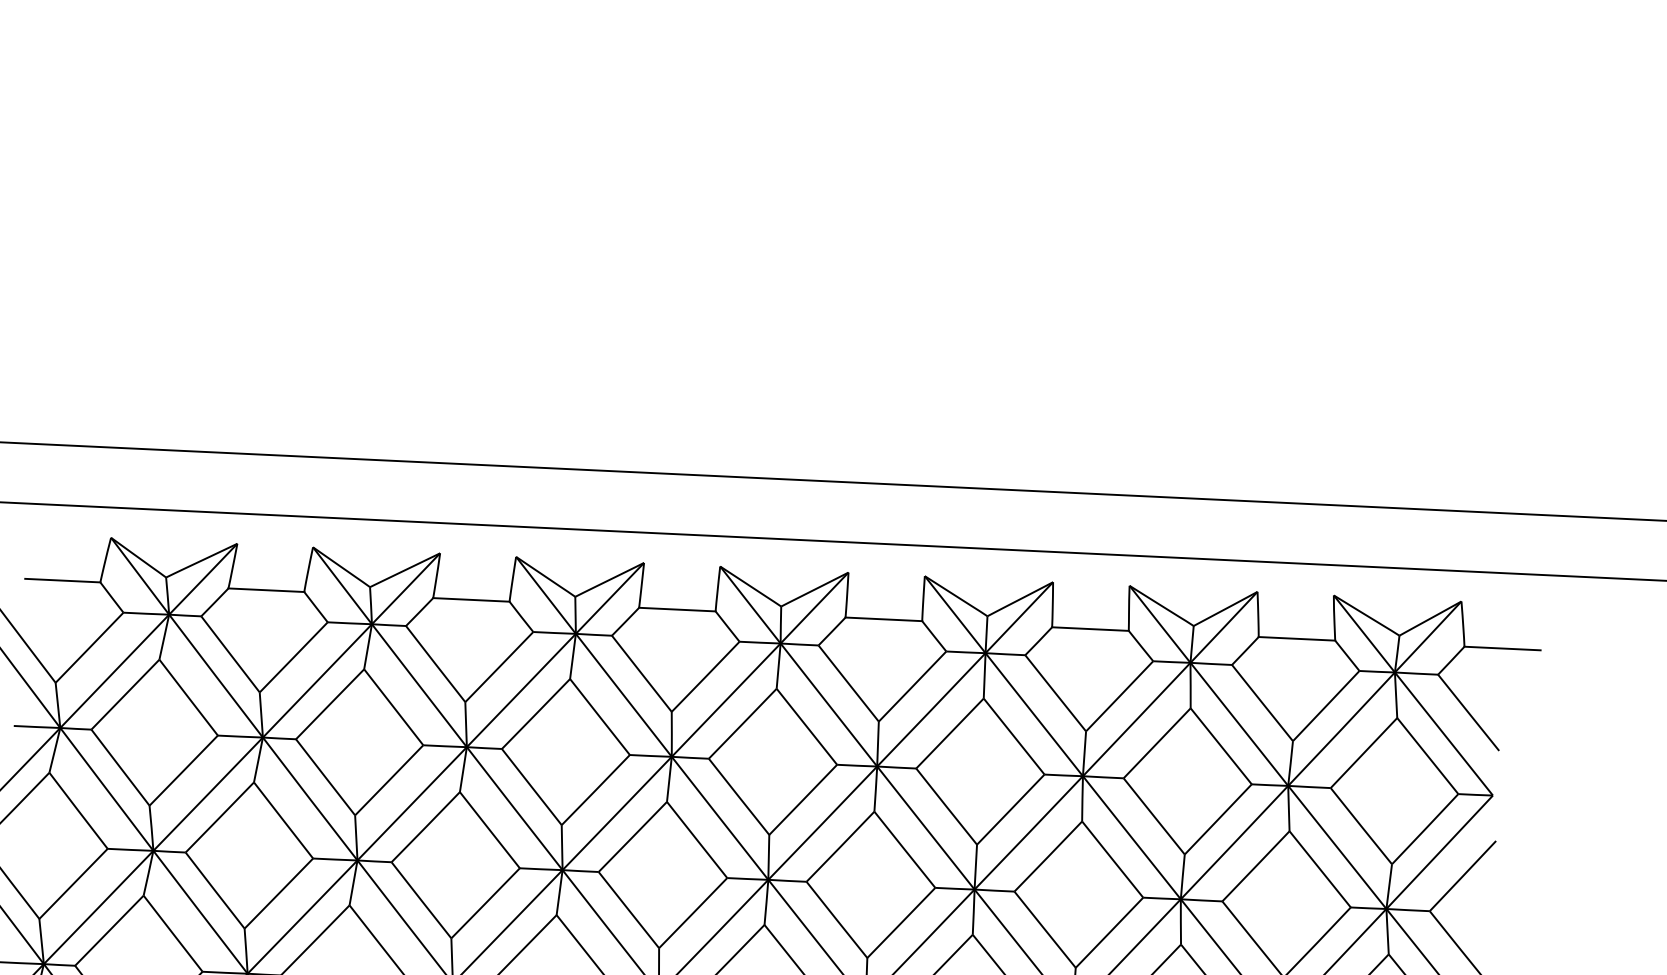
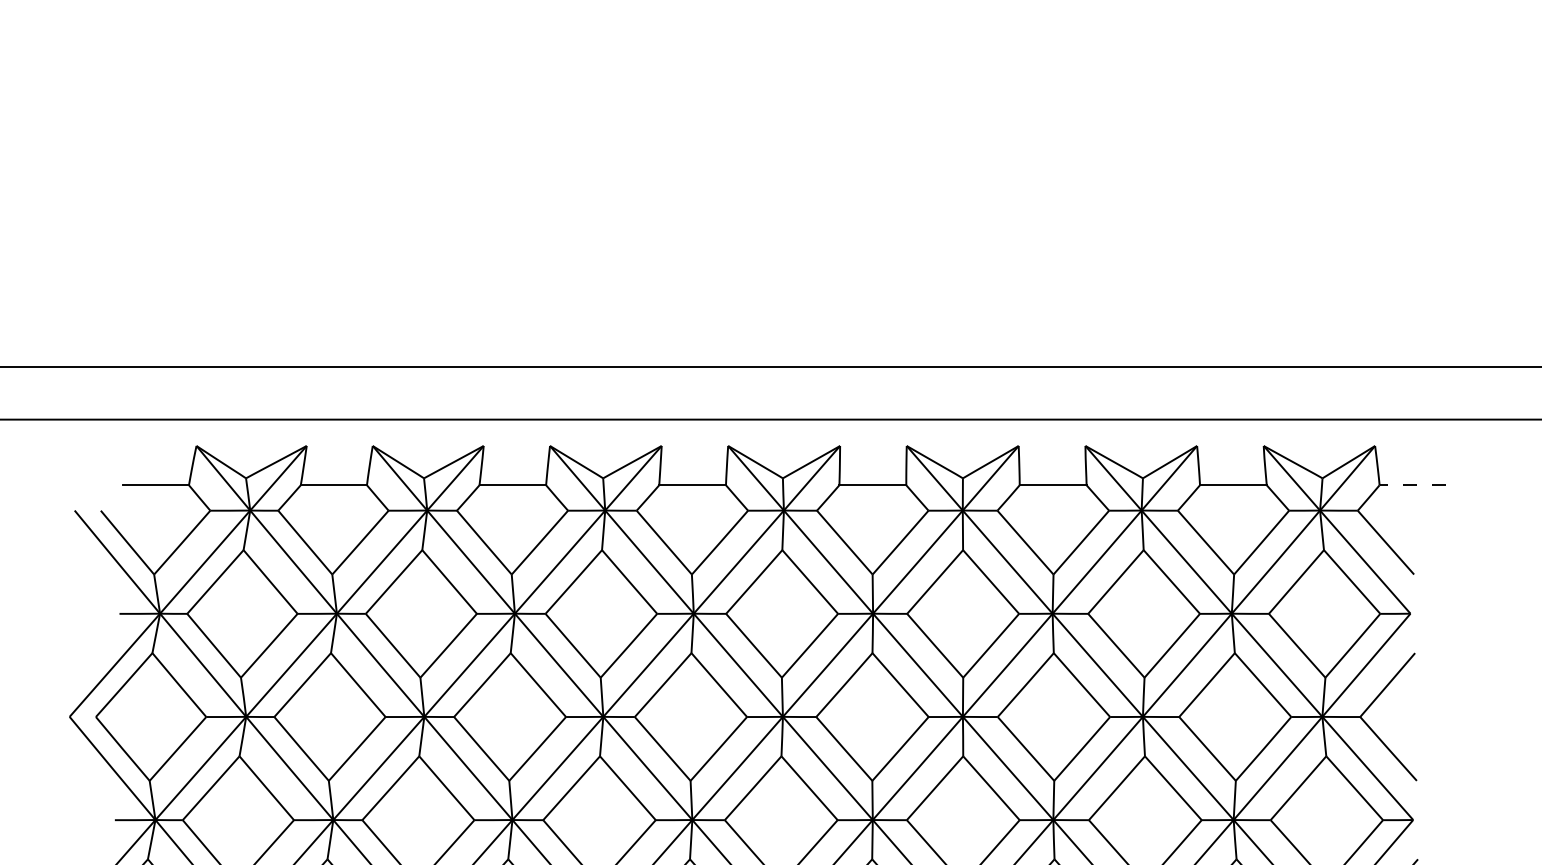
line: (1502, 648) -> (1412, 485), solid -> dashed

